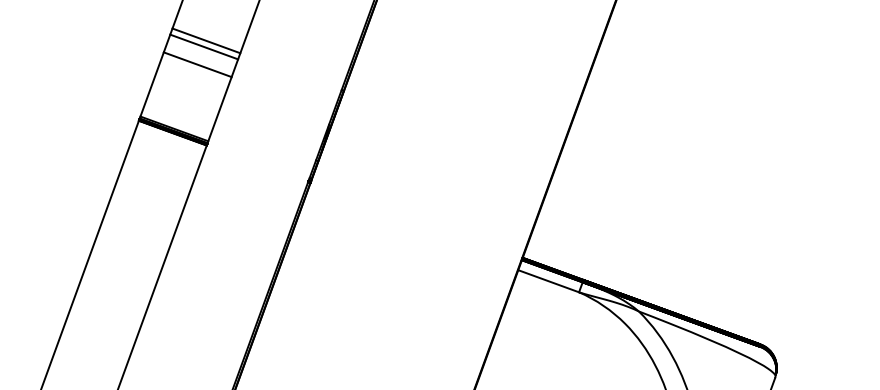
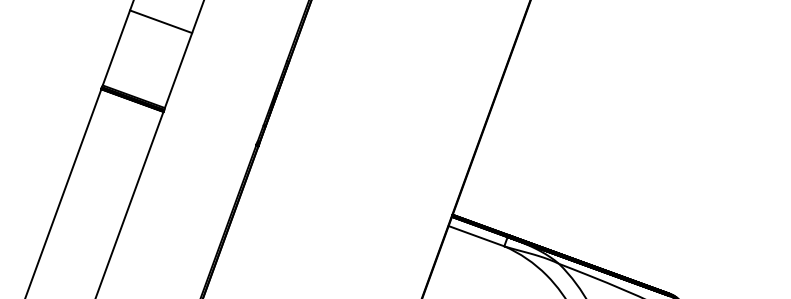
line: (206, 40) -> (163, 15), removed
line: (197, 64) -> (154, 37), removed

